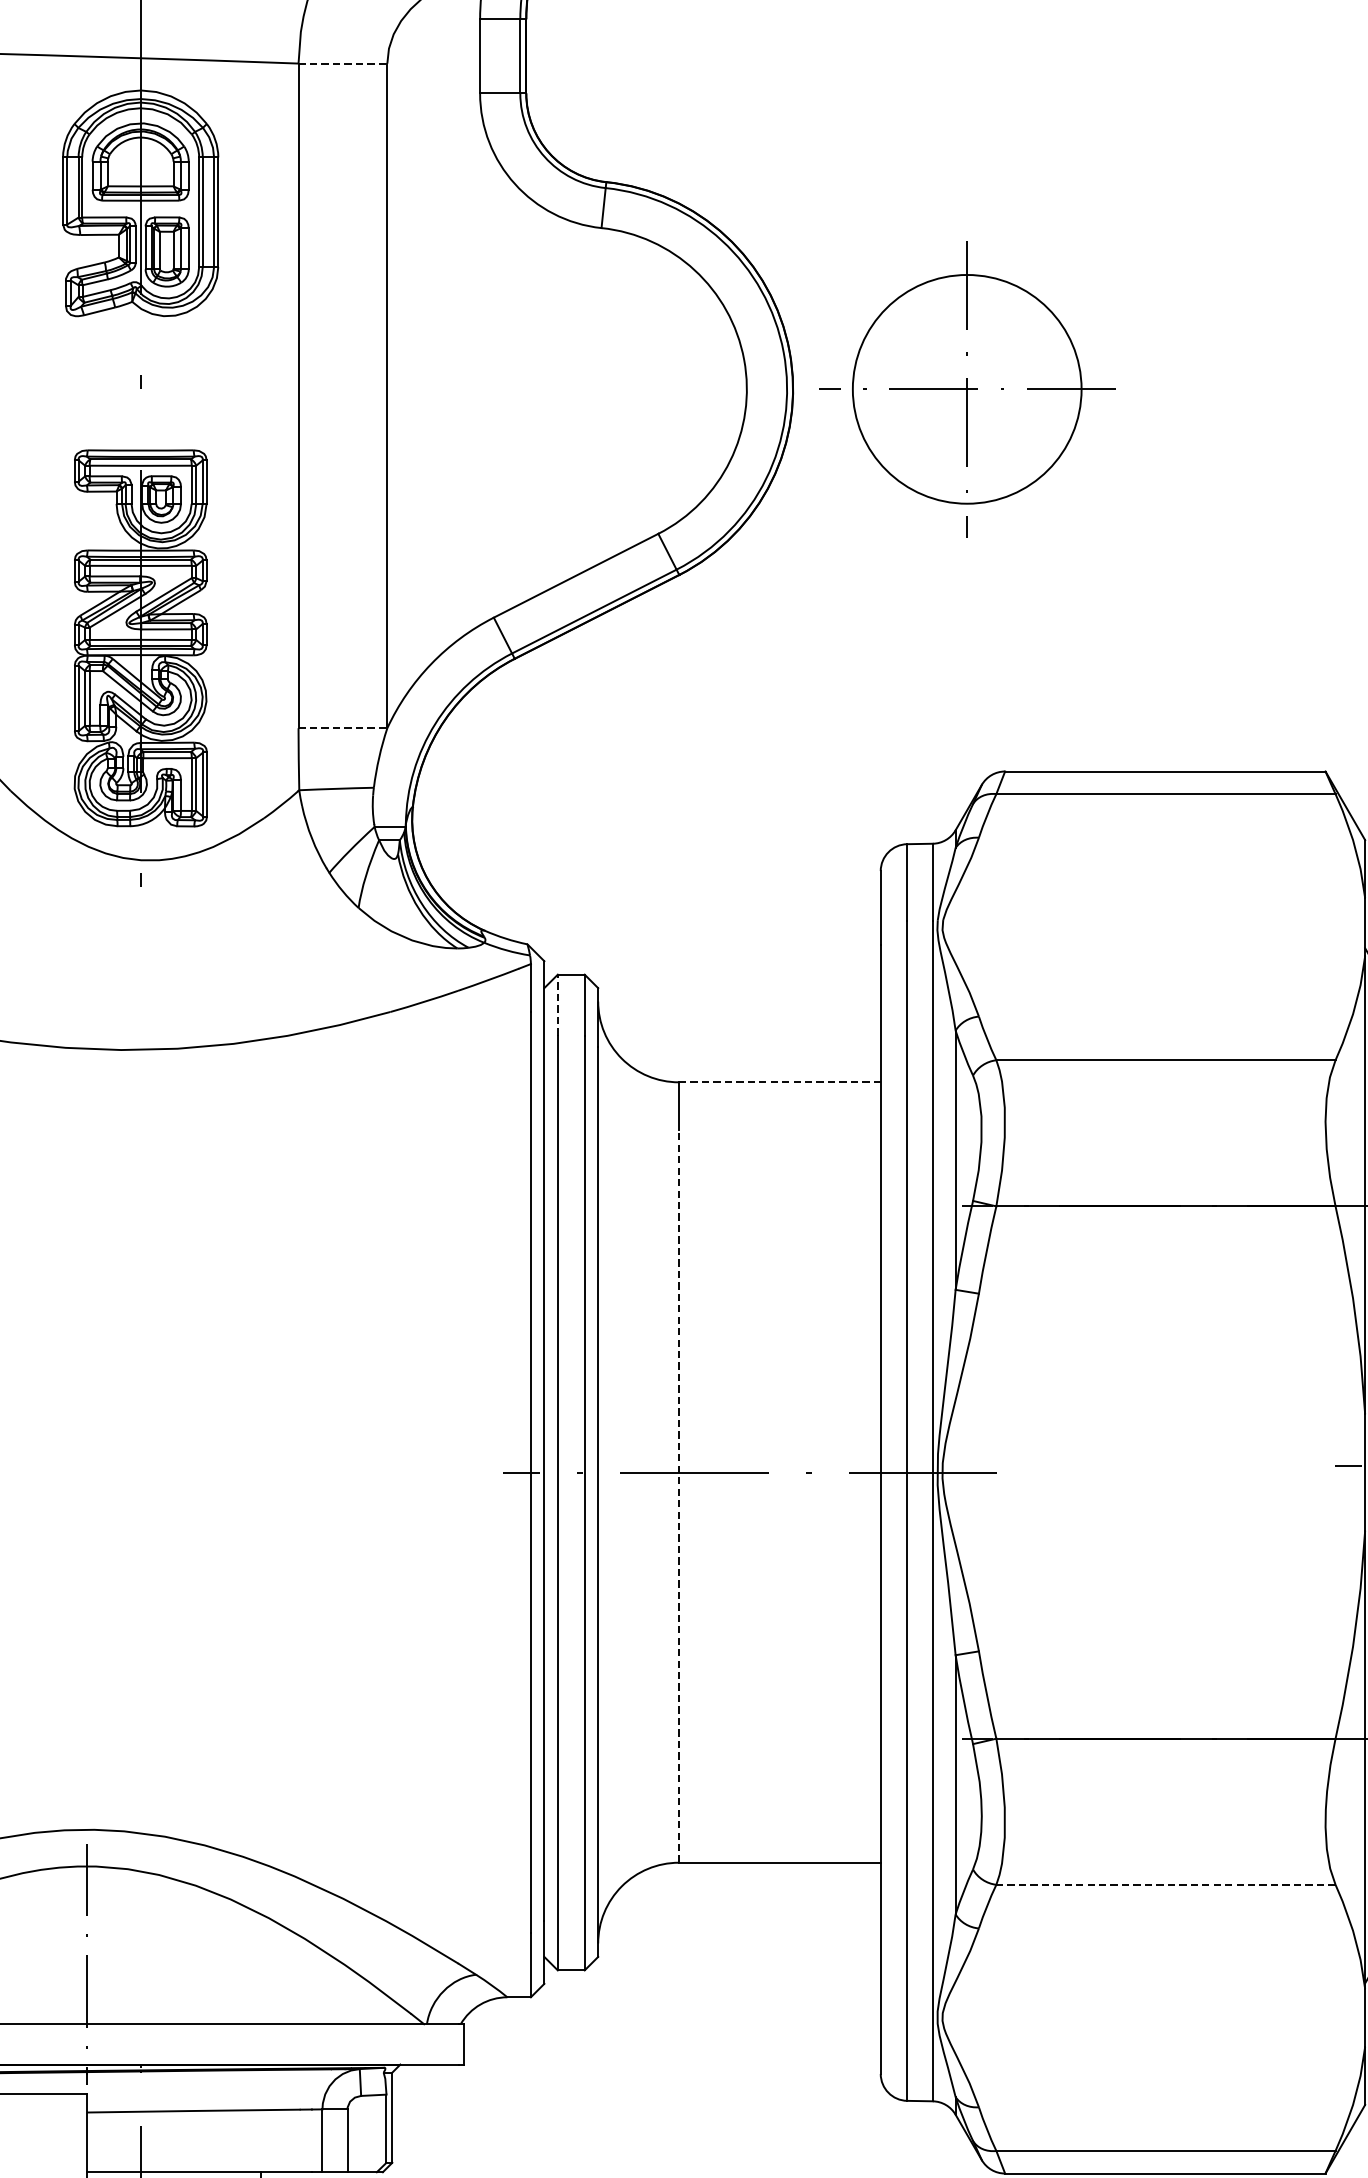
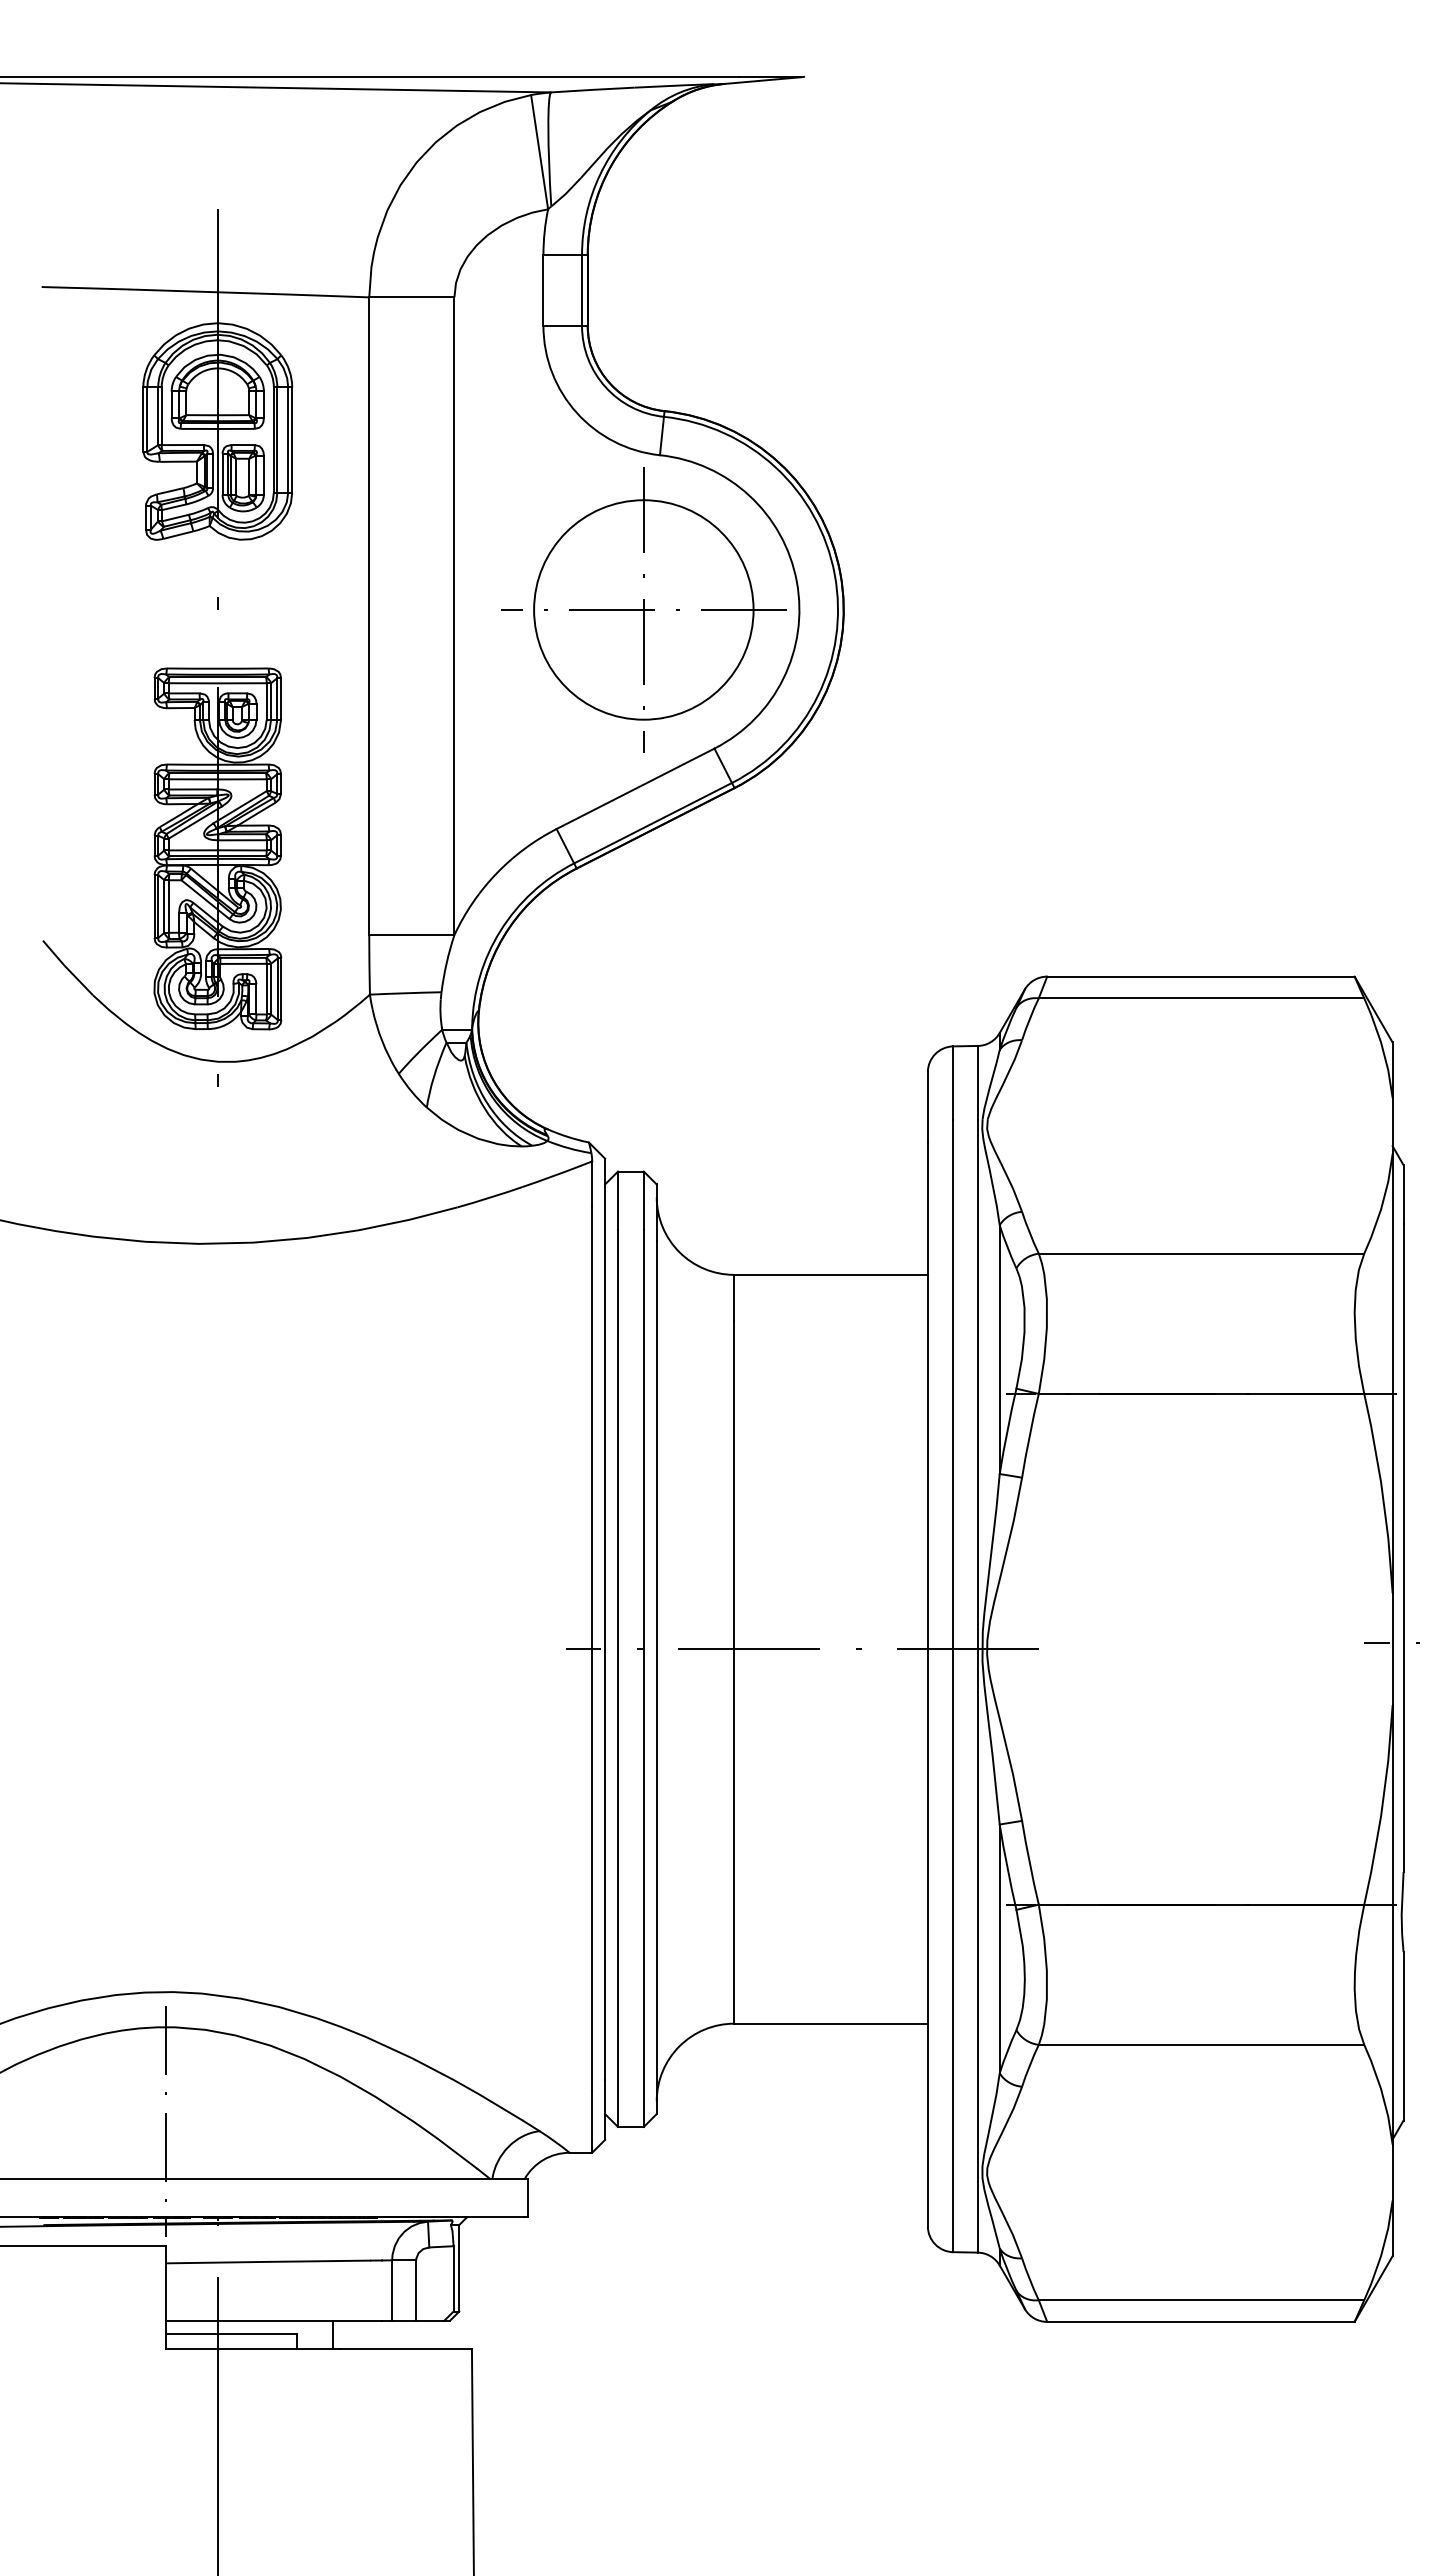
line: (342, 63) -> (411, 297), dashed -> solid
part: (966, 388) -> (643, 609), moved
line: (342, 728) -> (411, 935), dashed -> solid
line: (558, 1004) -> (618, 1200), dashed -> solid
line: (780, 1081) -> (831, 1274), dashed -> solid
line: (679, 1495) -> (734, 1671), dashed -> solid
line: (1165, 1884) -> (1201, 2044), dashed -> solid

